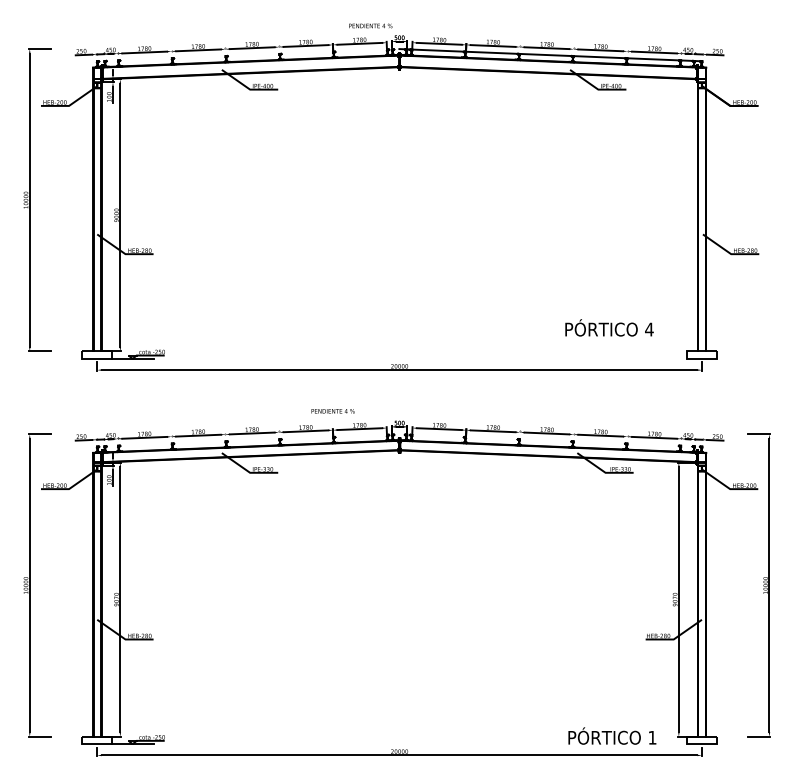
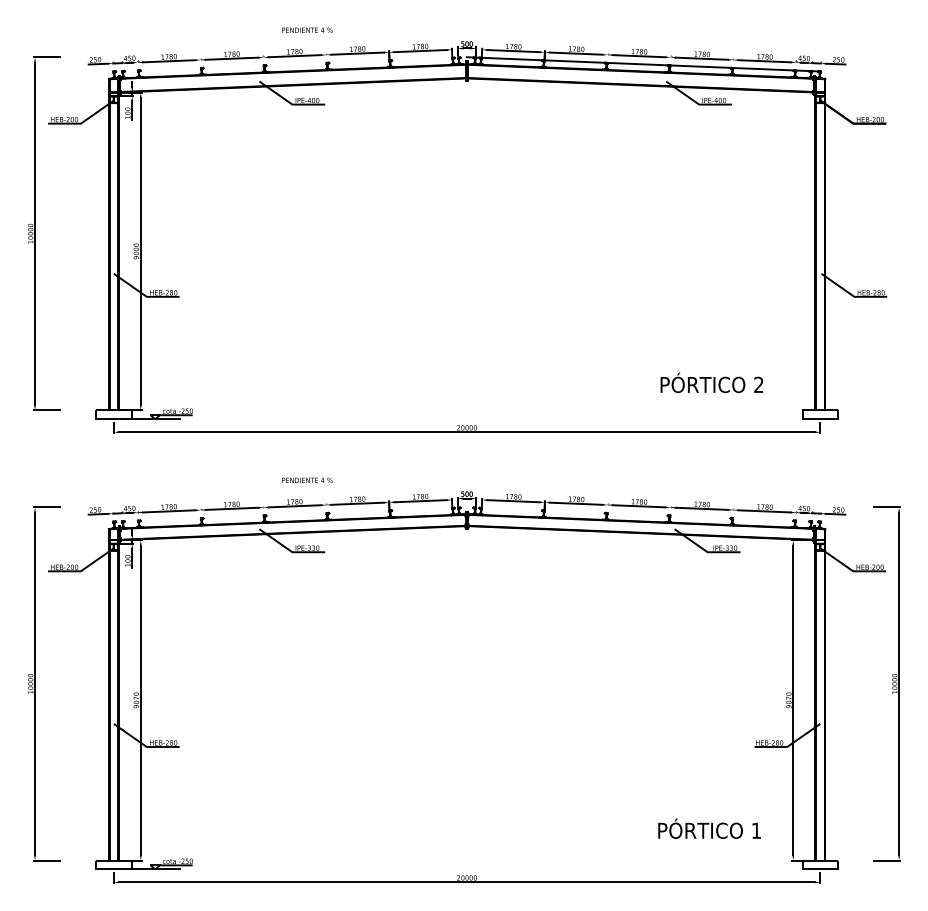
text: (370, 25) -> (307, 29), moved
text: (649, 329) -> (758, 384), 4 -> 2
text: (333, 410) -> (307, 479), moved
text: (612, 735) -> (709, 828), moved

